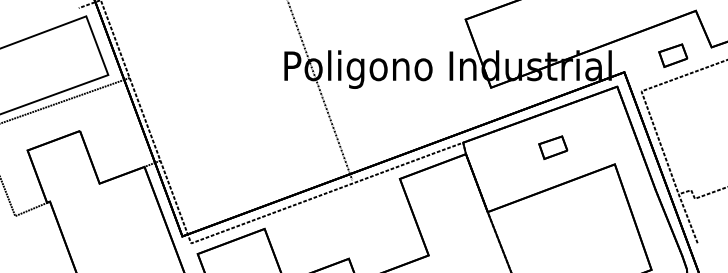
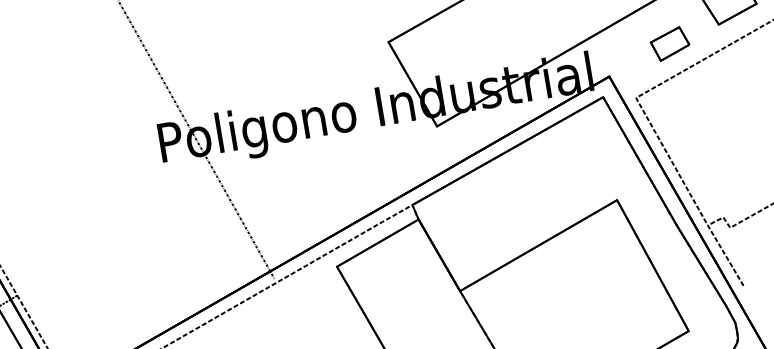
part: (553, 147) -> (532, 191), removed

